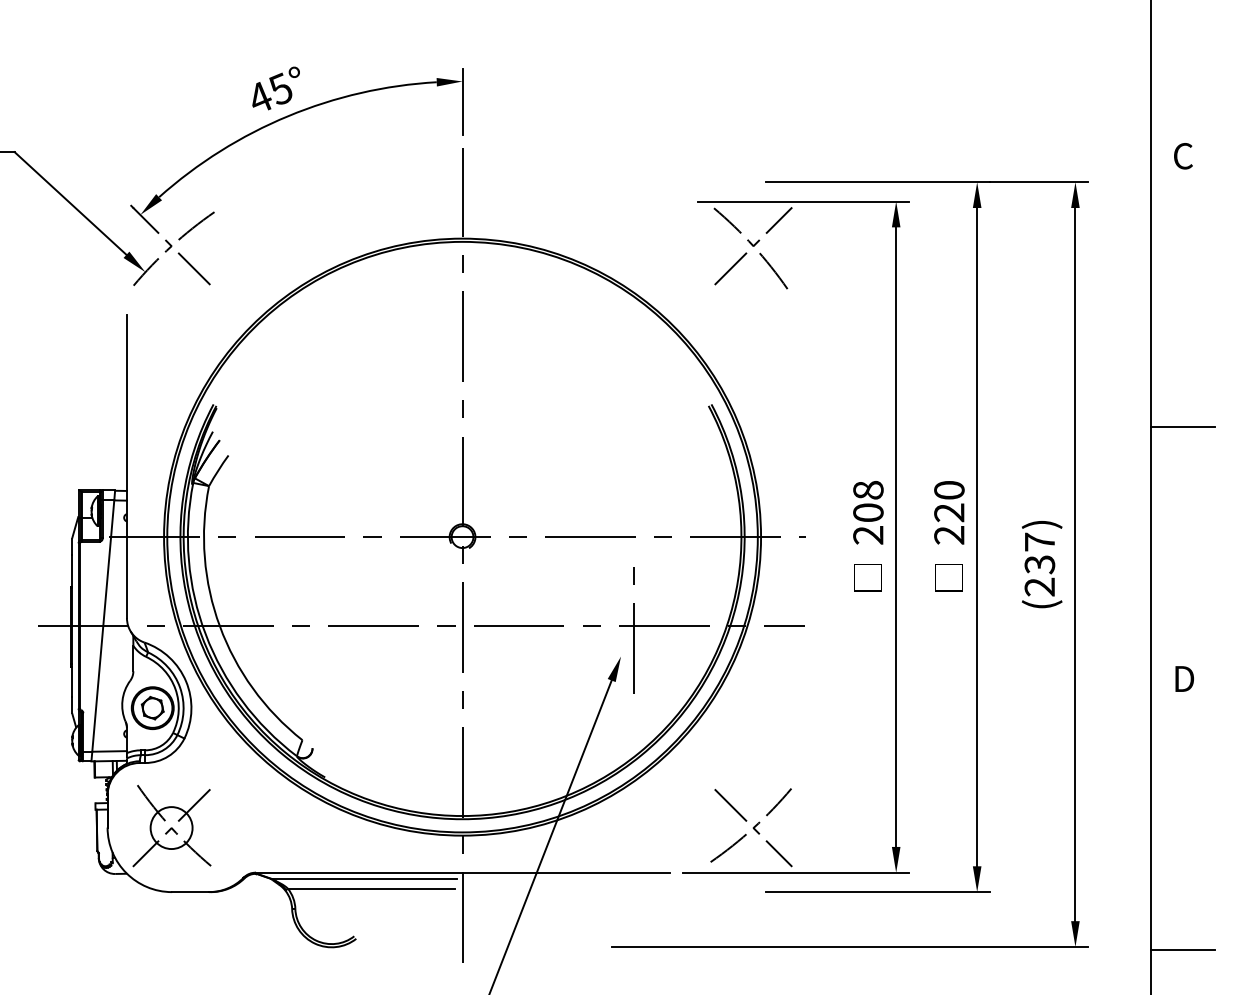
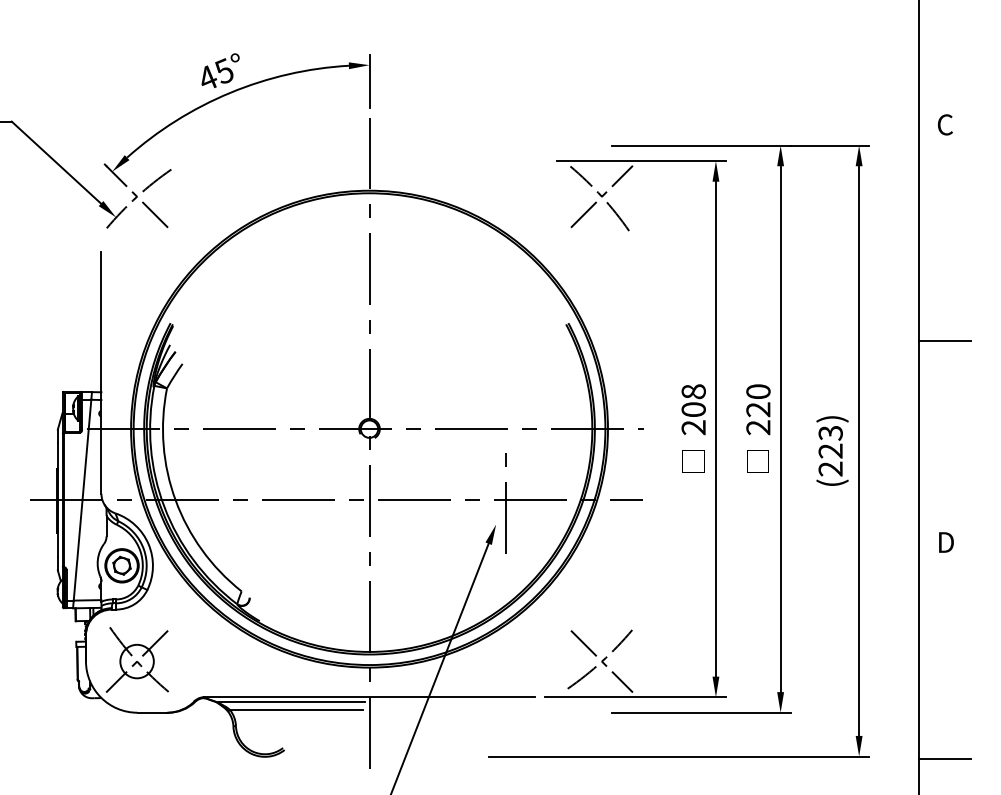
text: (1039, 552) -> (830, 441), 237 -> 223

